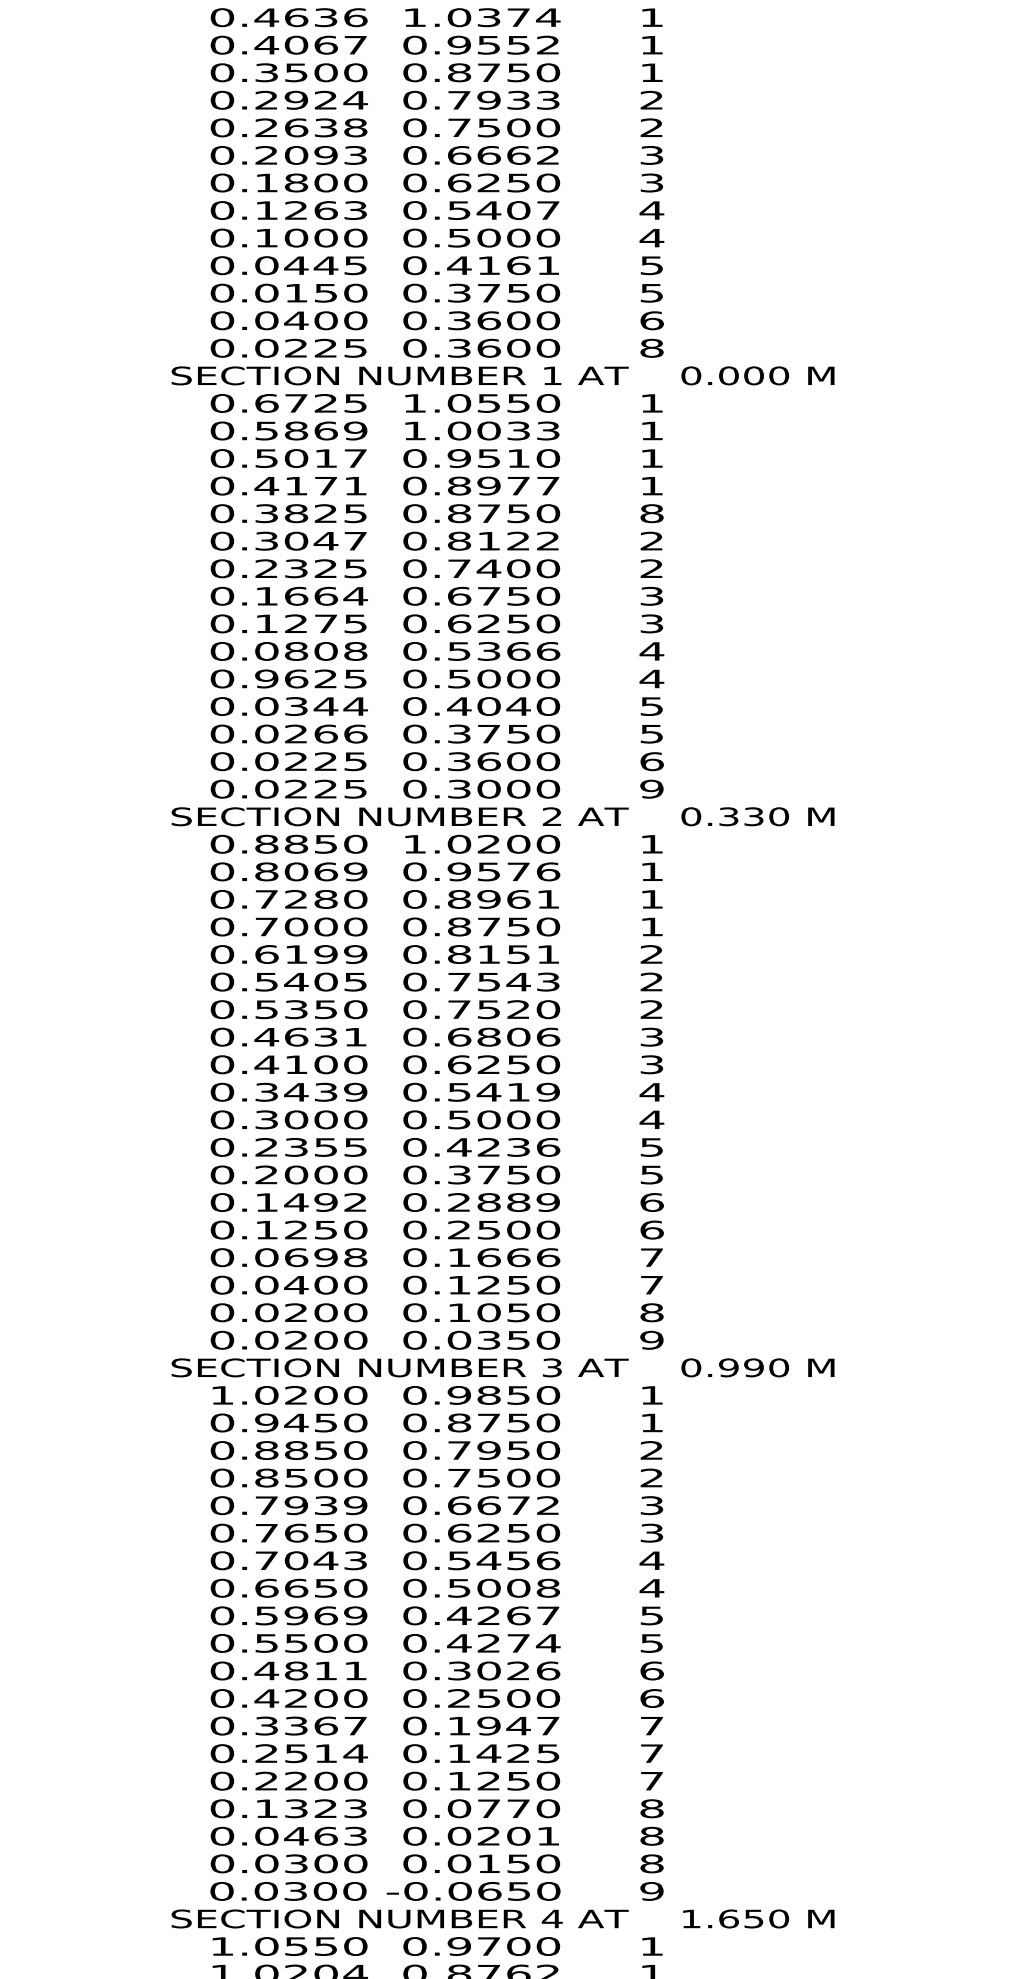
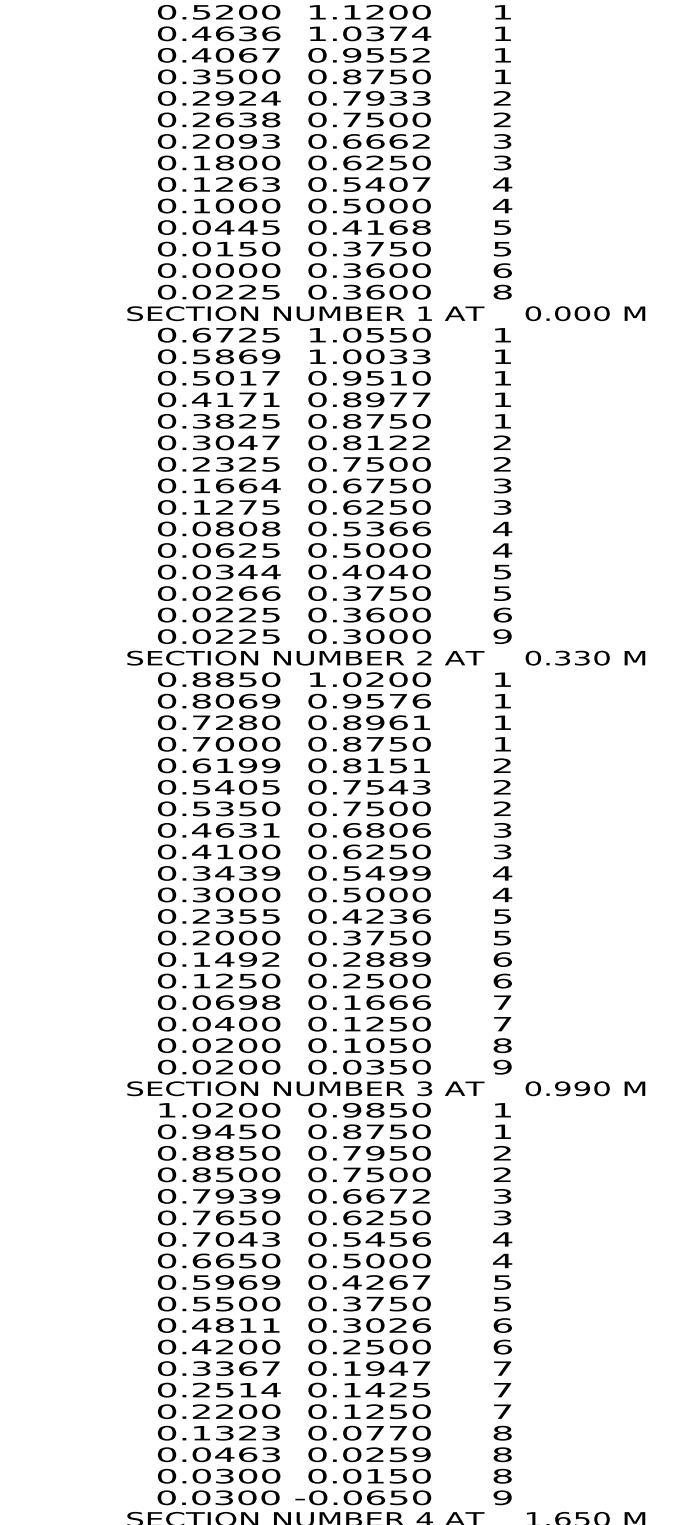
text: (547, 265) -> (420, 227), 0.4161 -> 0.4168
text: (296, 320) -> (224, 270), 0.0400 -> 0.0000
text: (651, 513) -> (502, 421), 8 -> 1
text: (488, 568) -> (374, 464), 0.7400 -> 0.7500
text: (266, 678) -> (201, 550), 0.9625 -> 0.0625
text: (518, 1009) -> (398, 808), 0.7520 -> 0.7500
text: (518, 1091) -> (398, 872), 0.5419 -> 0.5499
text: (548, 1588) -> (421, 1261), 0.5008 -> 0.5000
text: (503, 1643) -> (386, 1304), 0.4274 -> 0.3750
text: (533, 1835) -> (410, 1454), 0.0201 -> 0.0259

